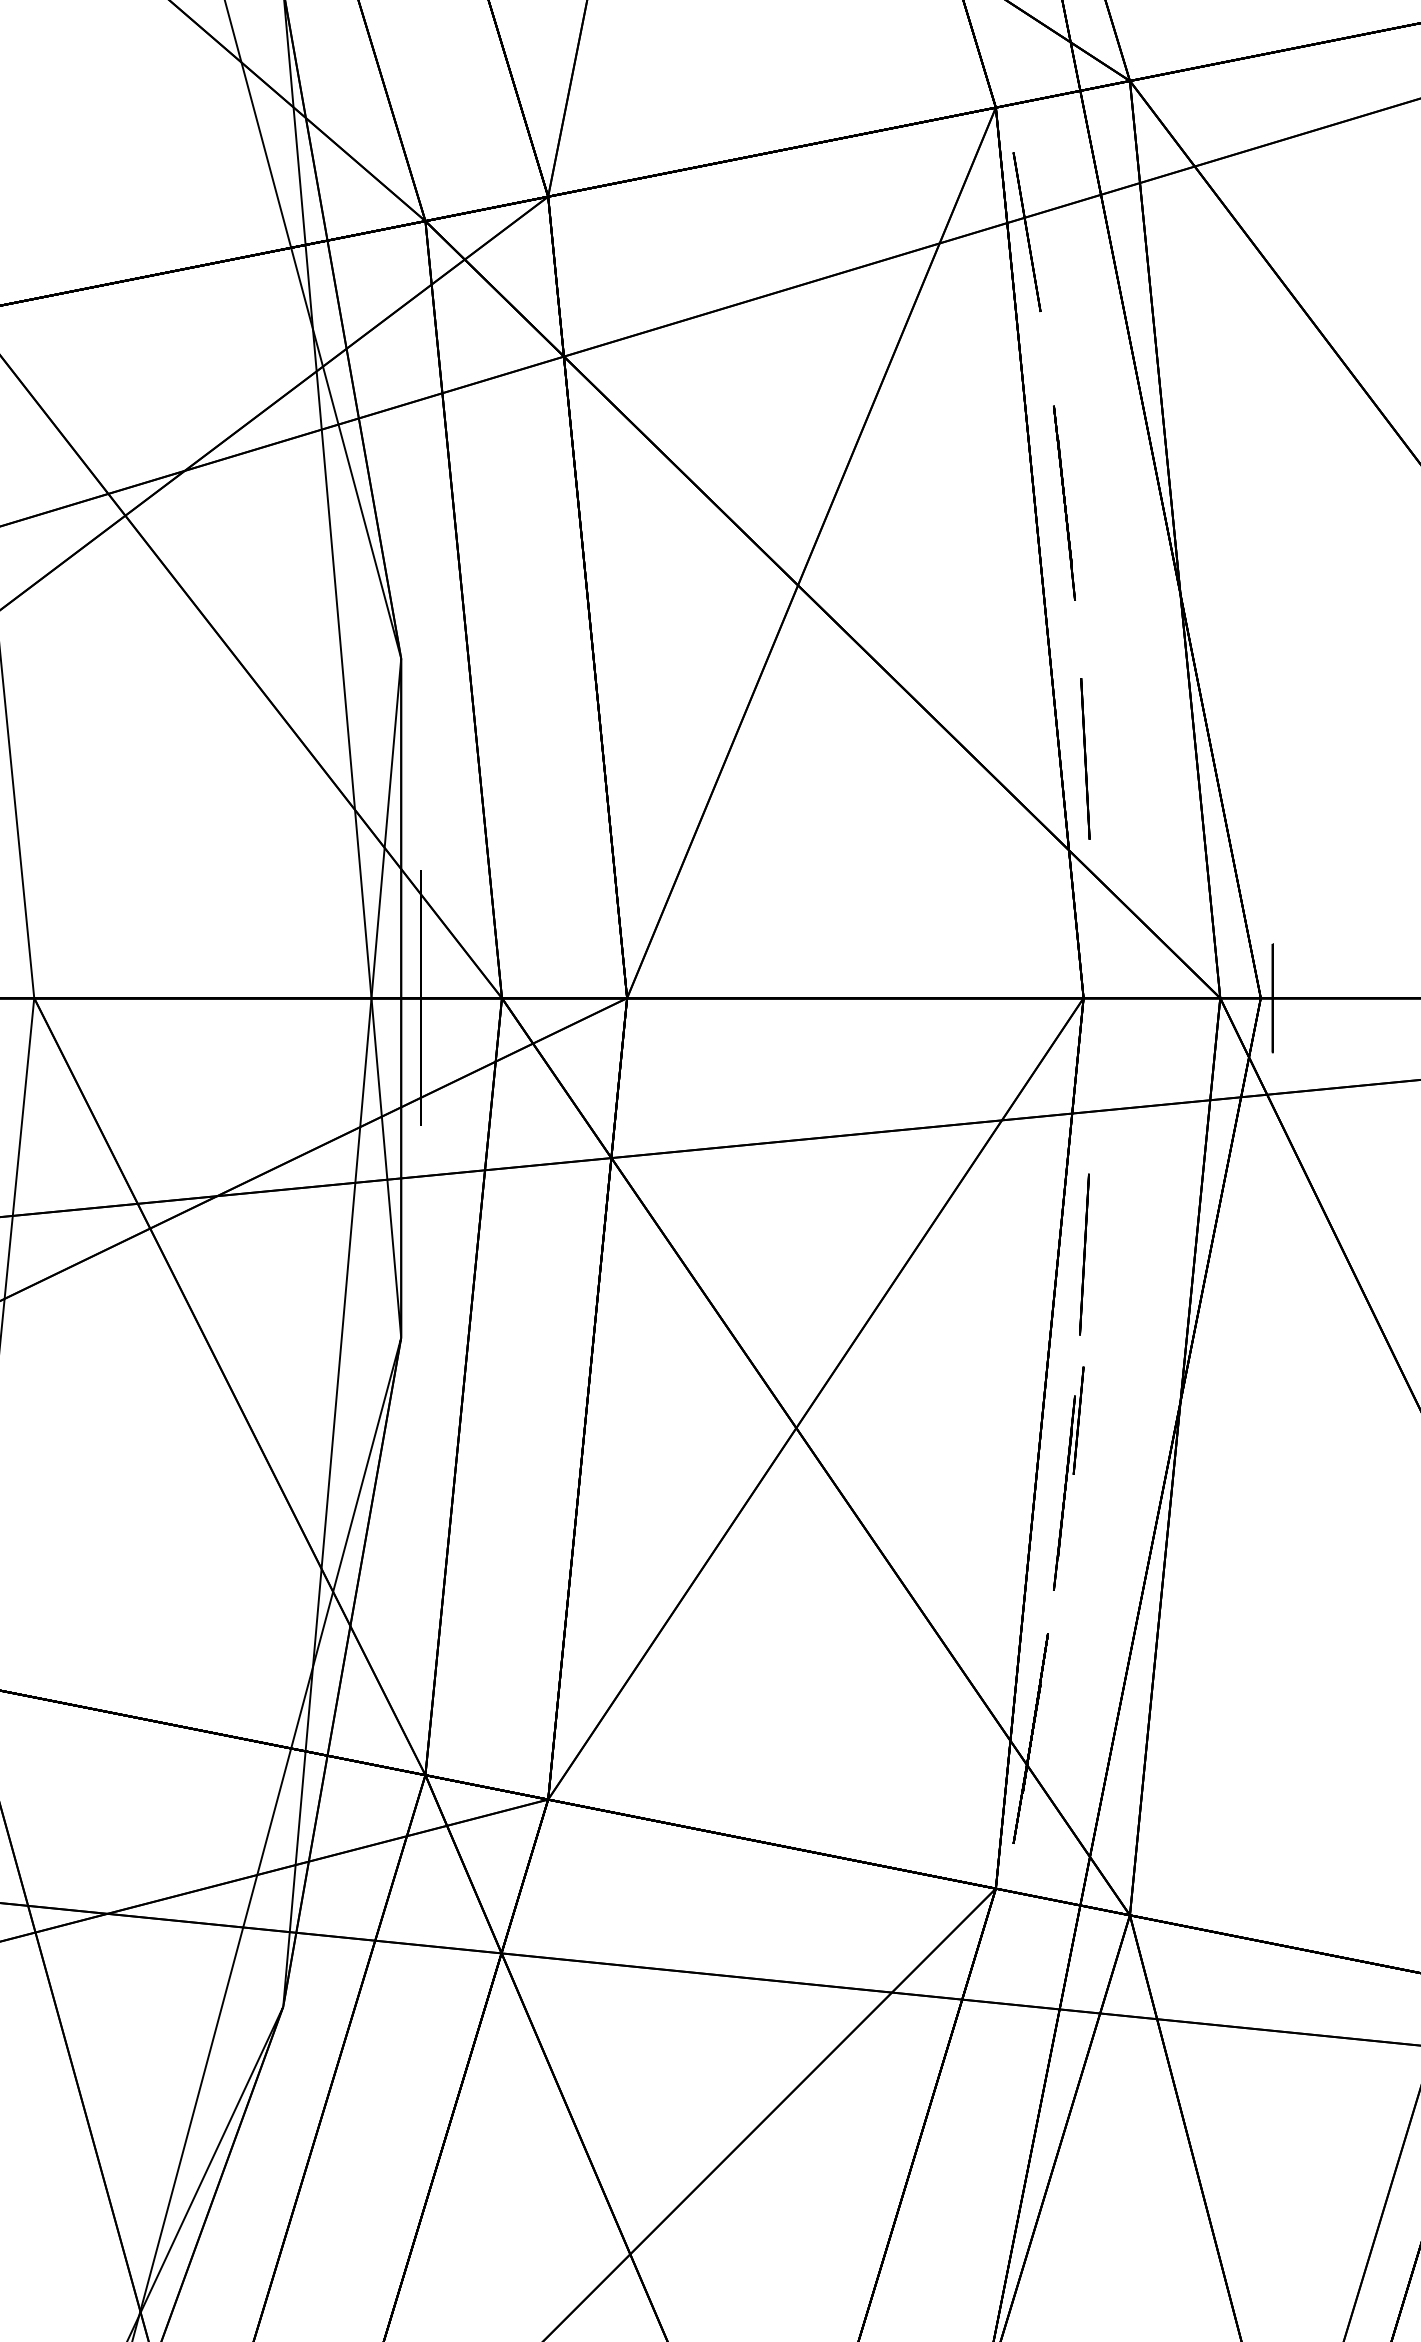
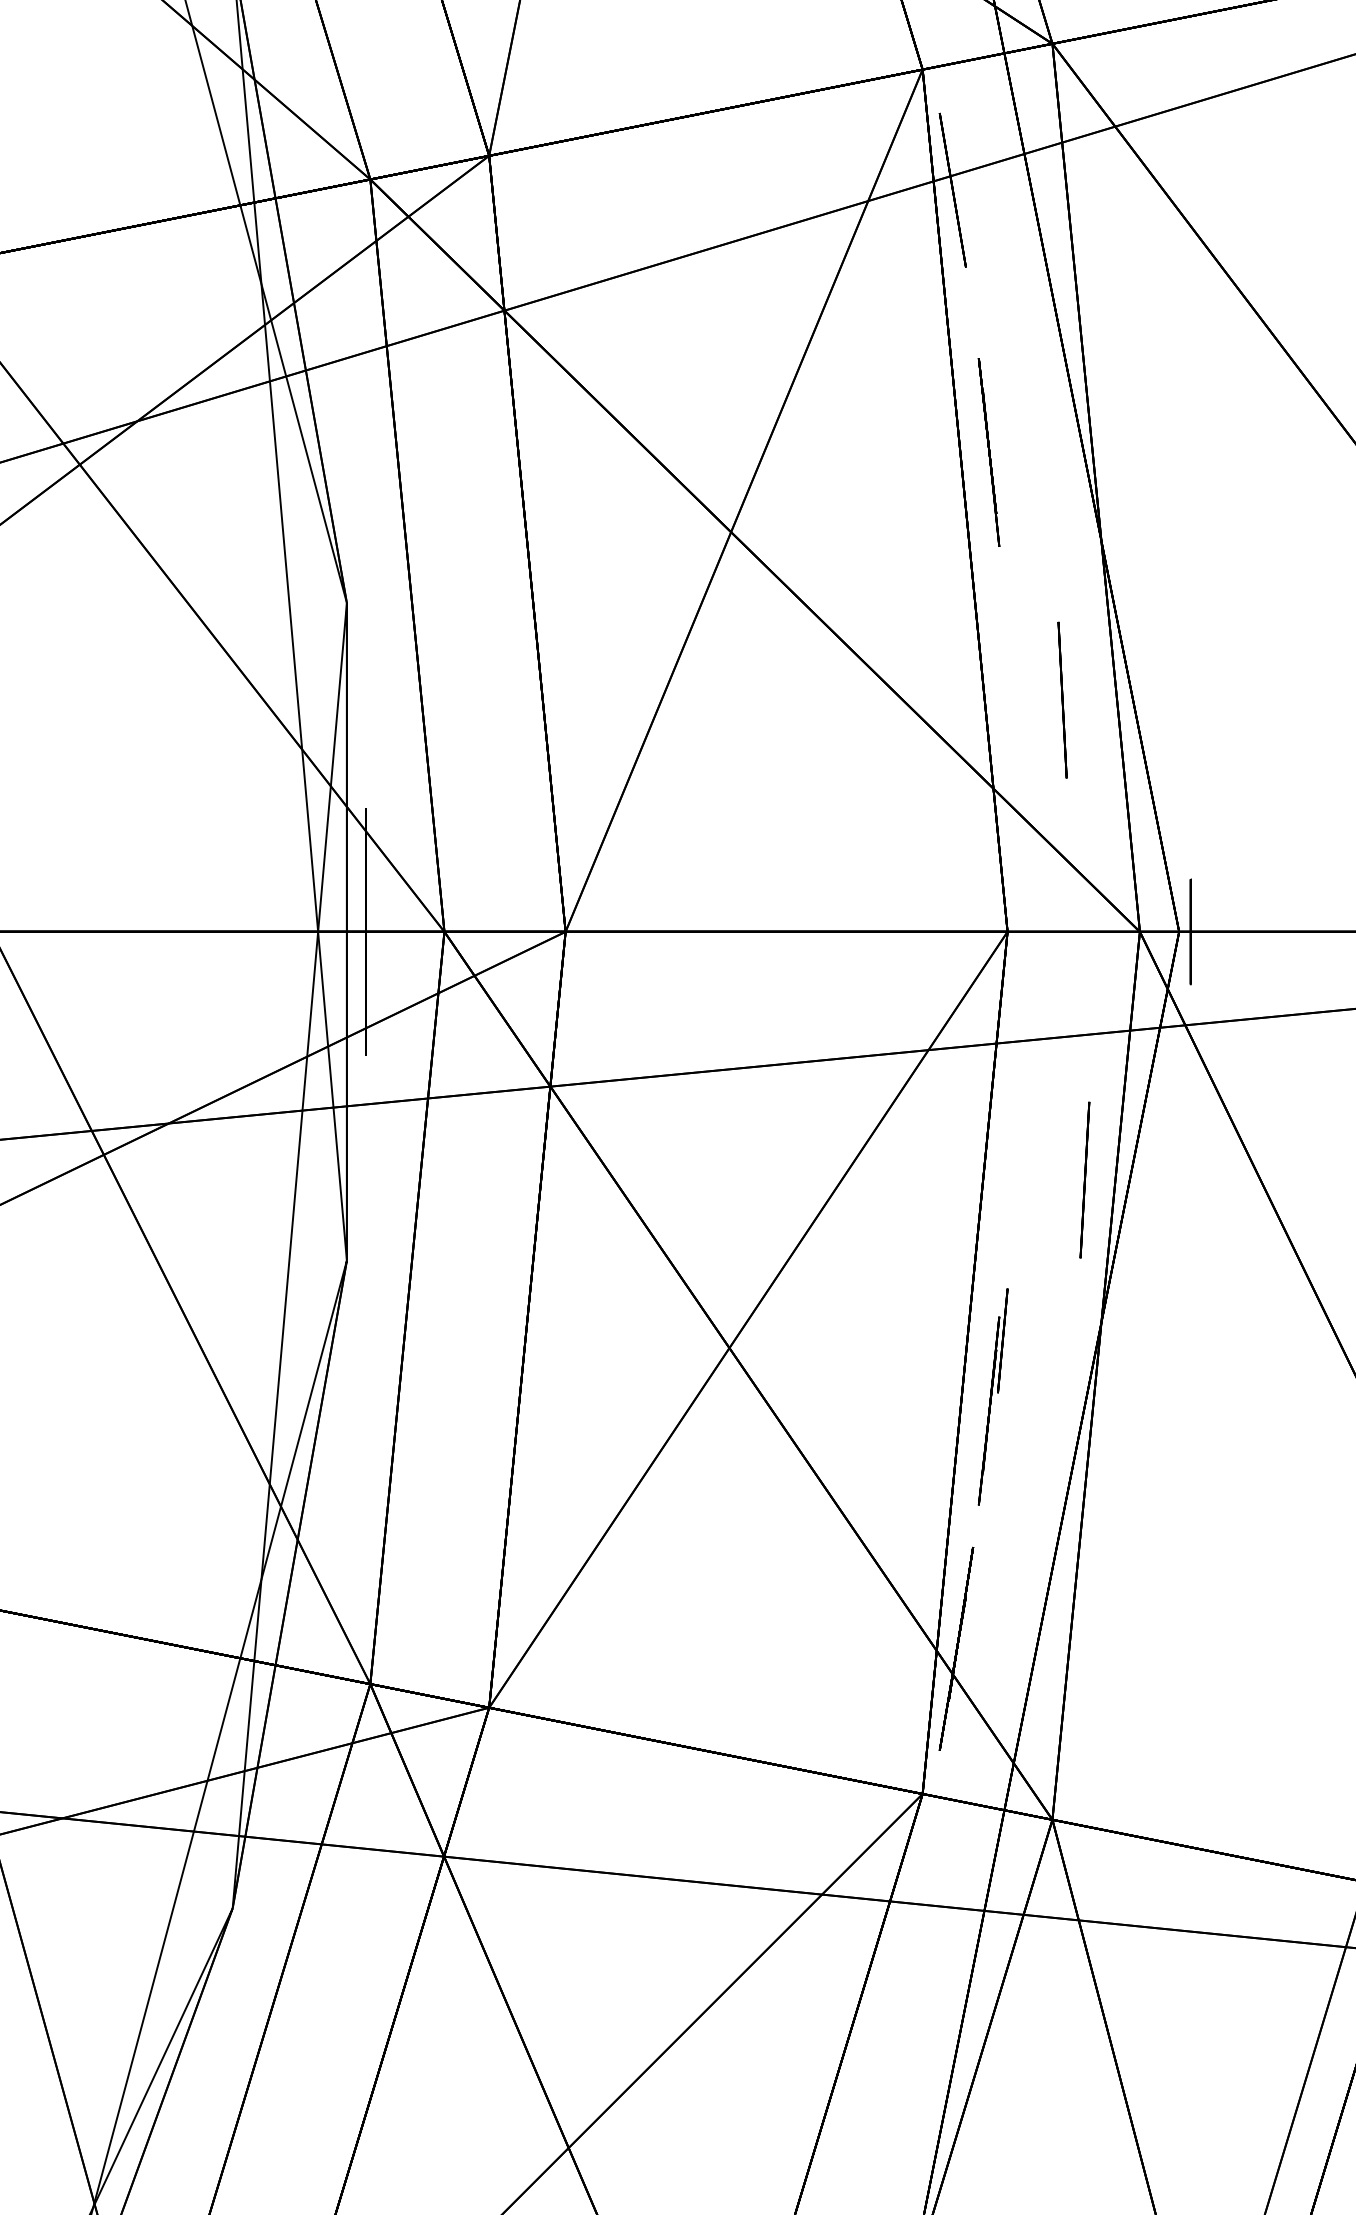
line: (1085, 758) -> (1062, 699), moved
line: (1084, 1254) -> (1084, 1179), moved

